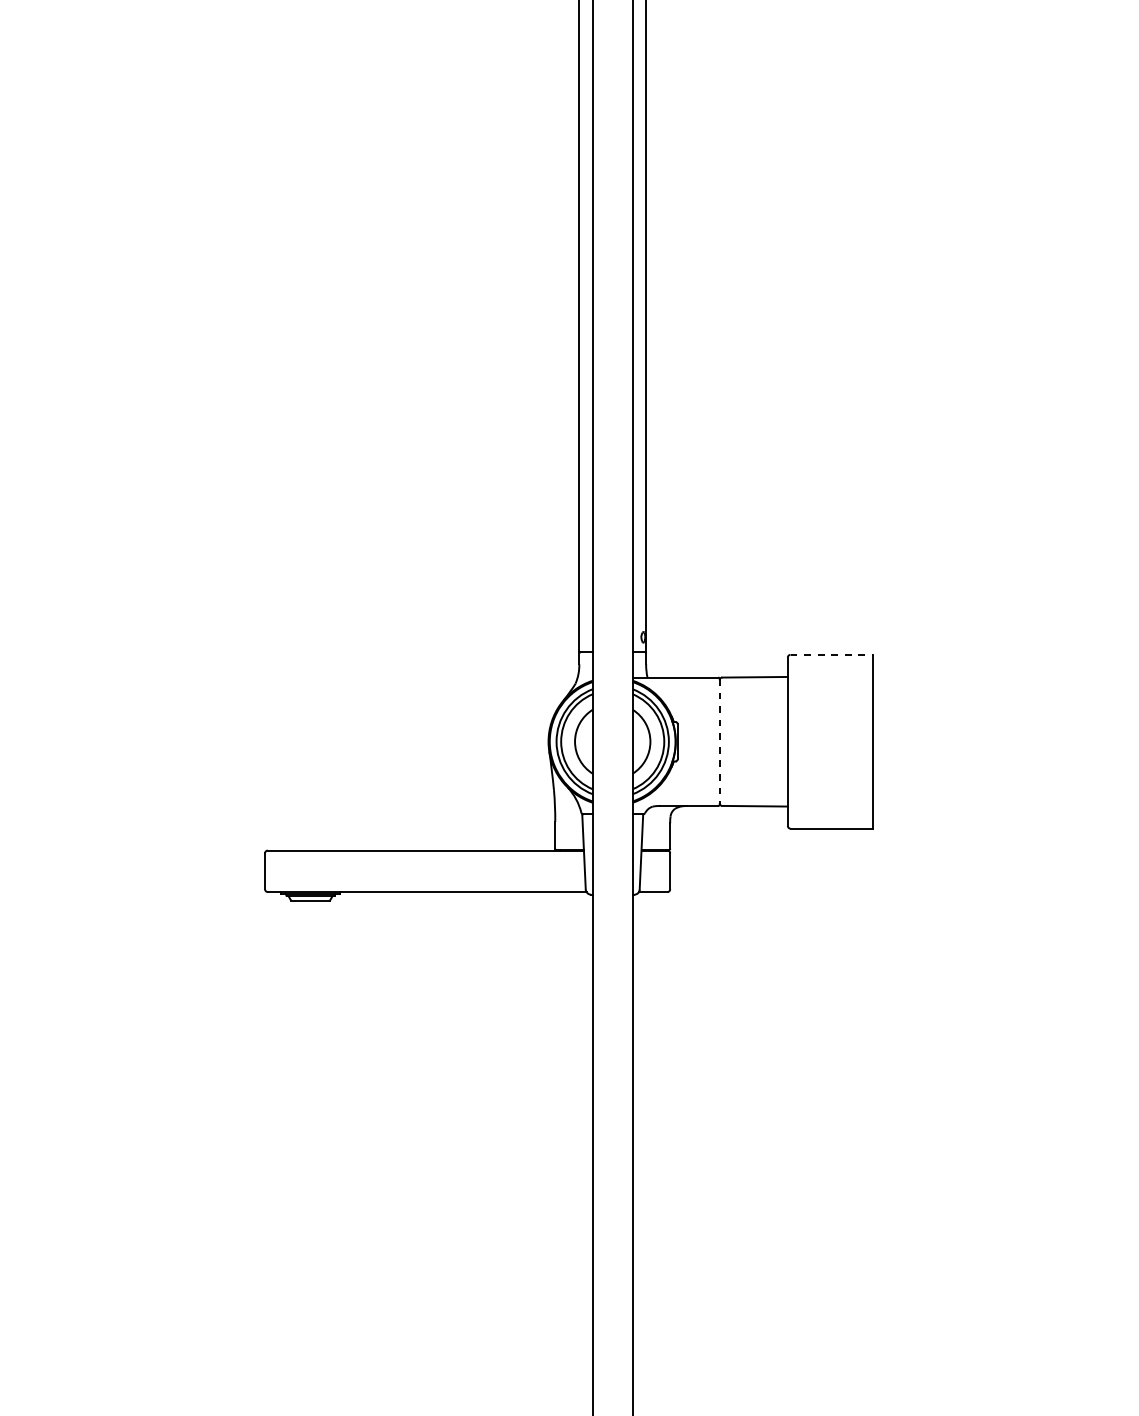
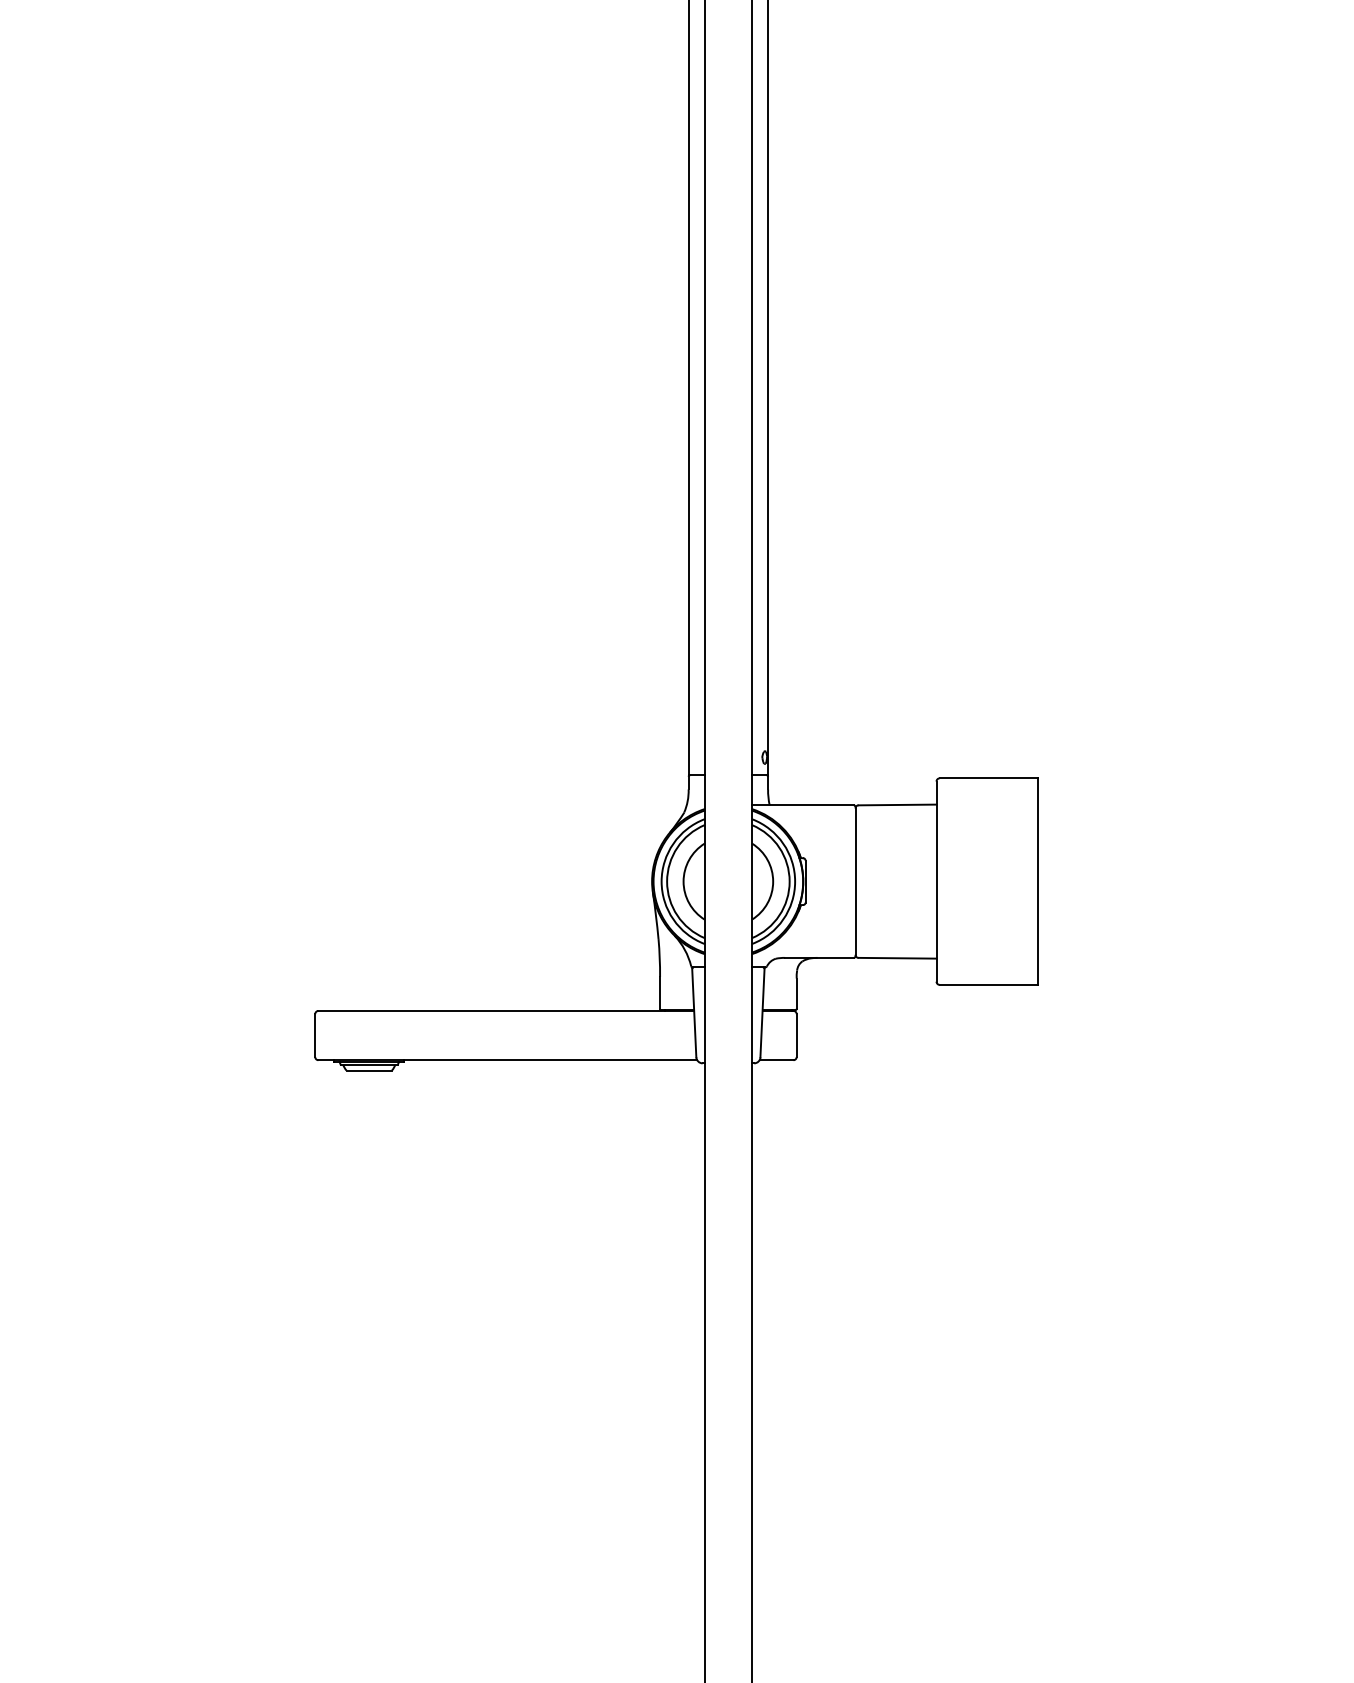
line: (832, 654) -> (989, 778), dashed -> solid
line: (719, 741) -> (855, 881), dashed -> solid

